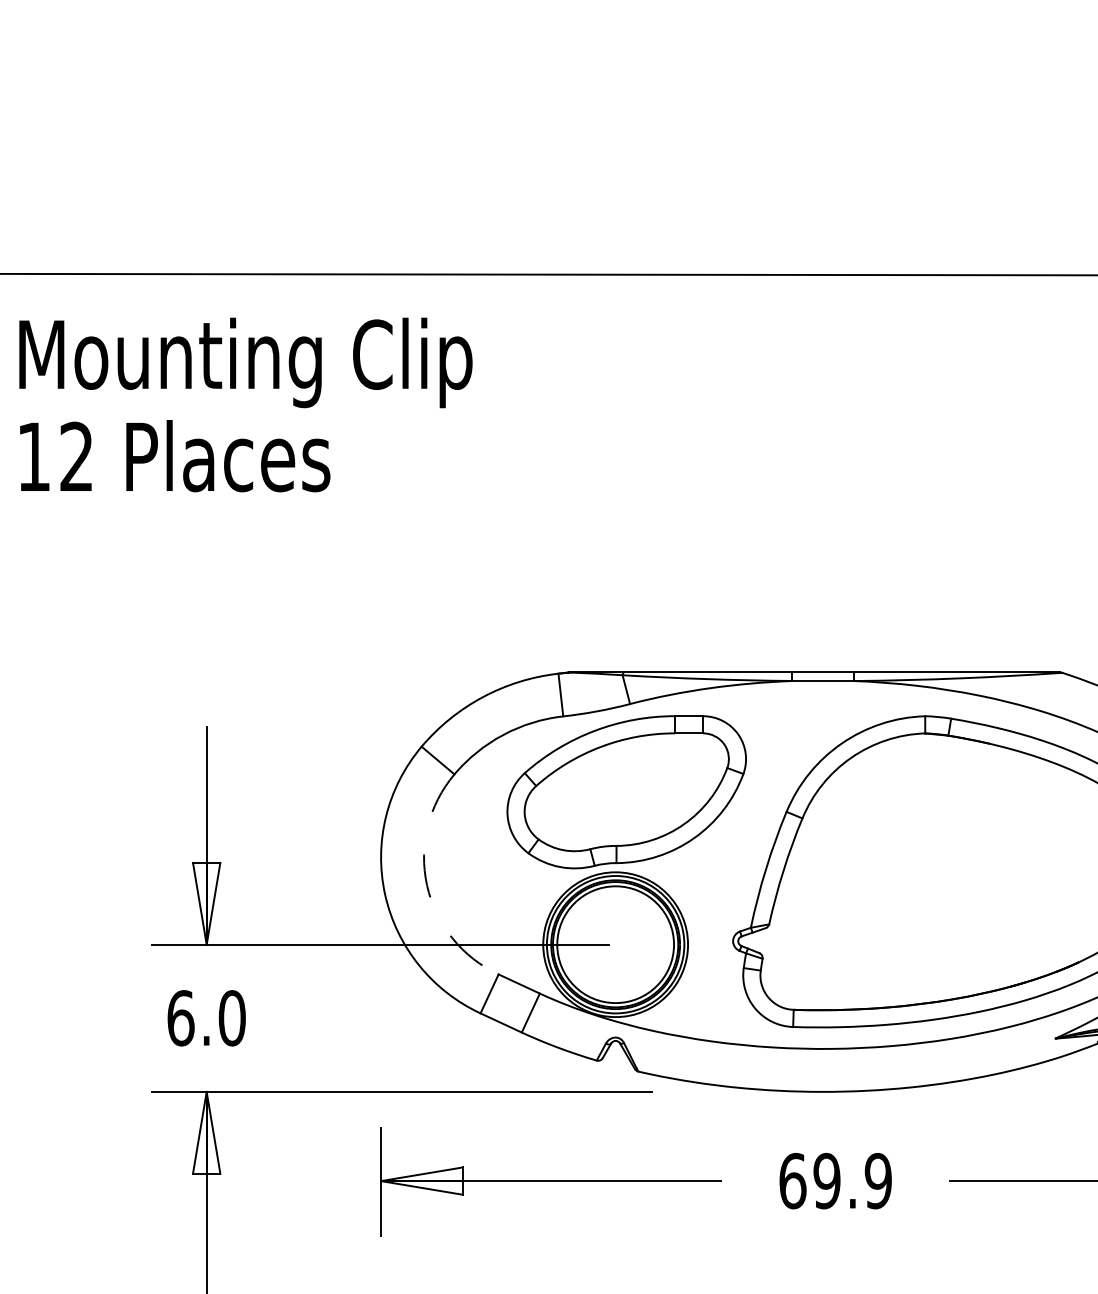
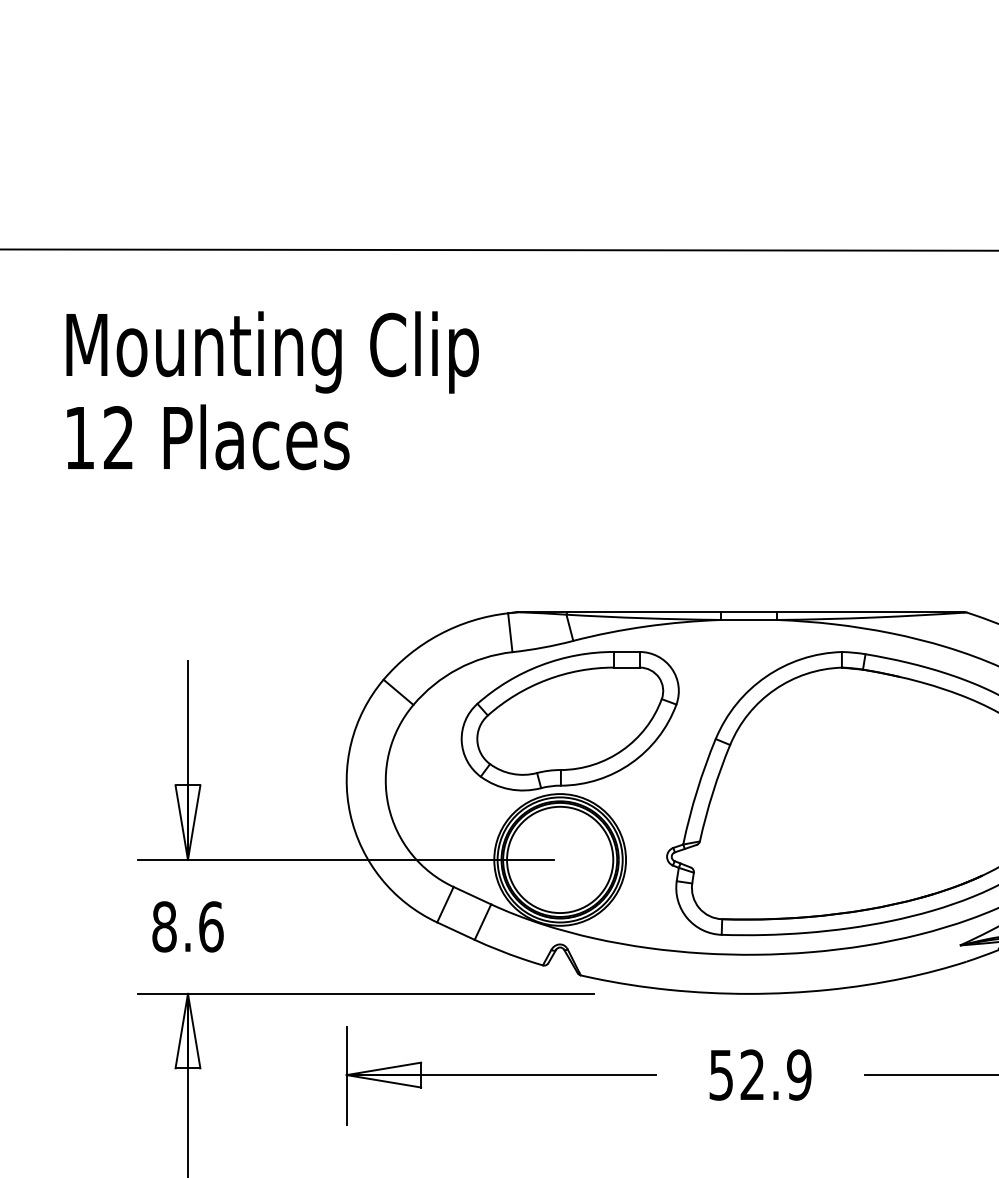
text: (245, 404) -> (272, 390), moved
arc: (427, 884) -> (388, 805), dashed -> solid
text: (206, 1017) -> (187, 926), 6.0 -> 8.6
text: (809, 1180) -> (736, 1074), 69.9 -> 52.9

